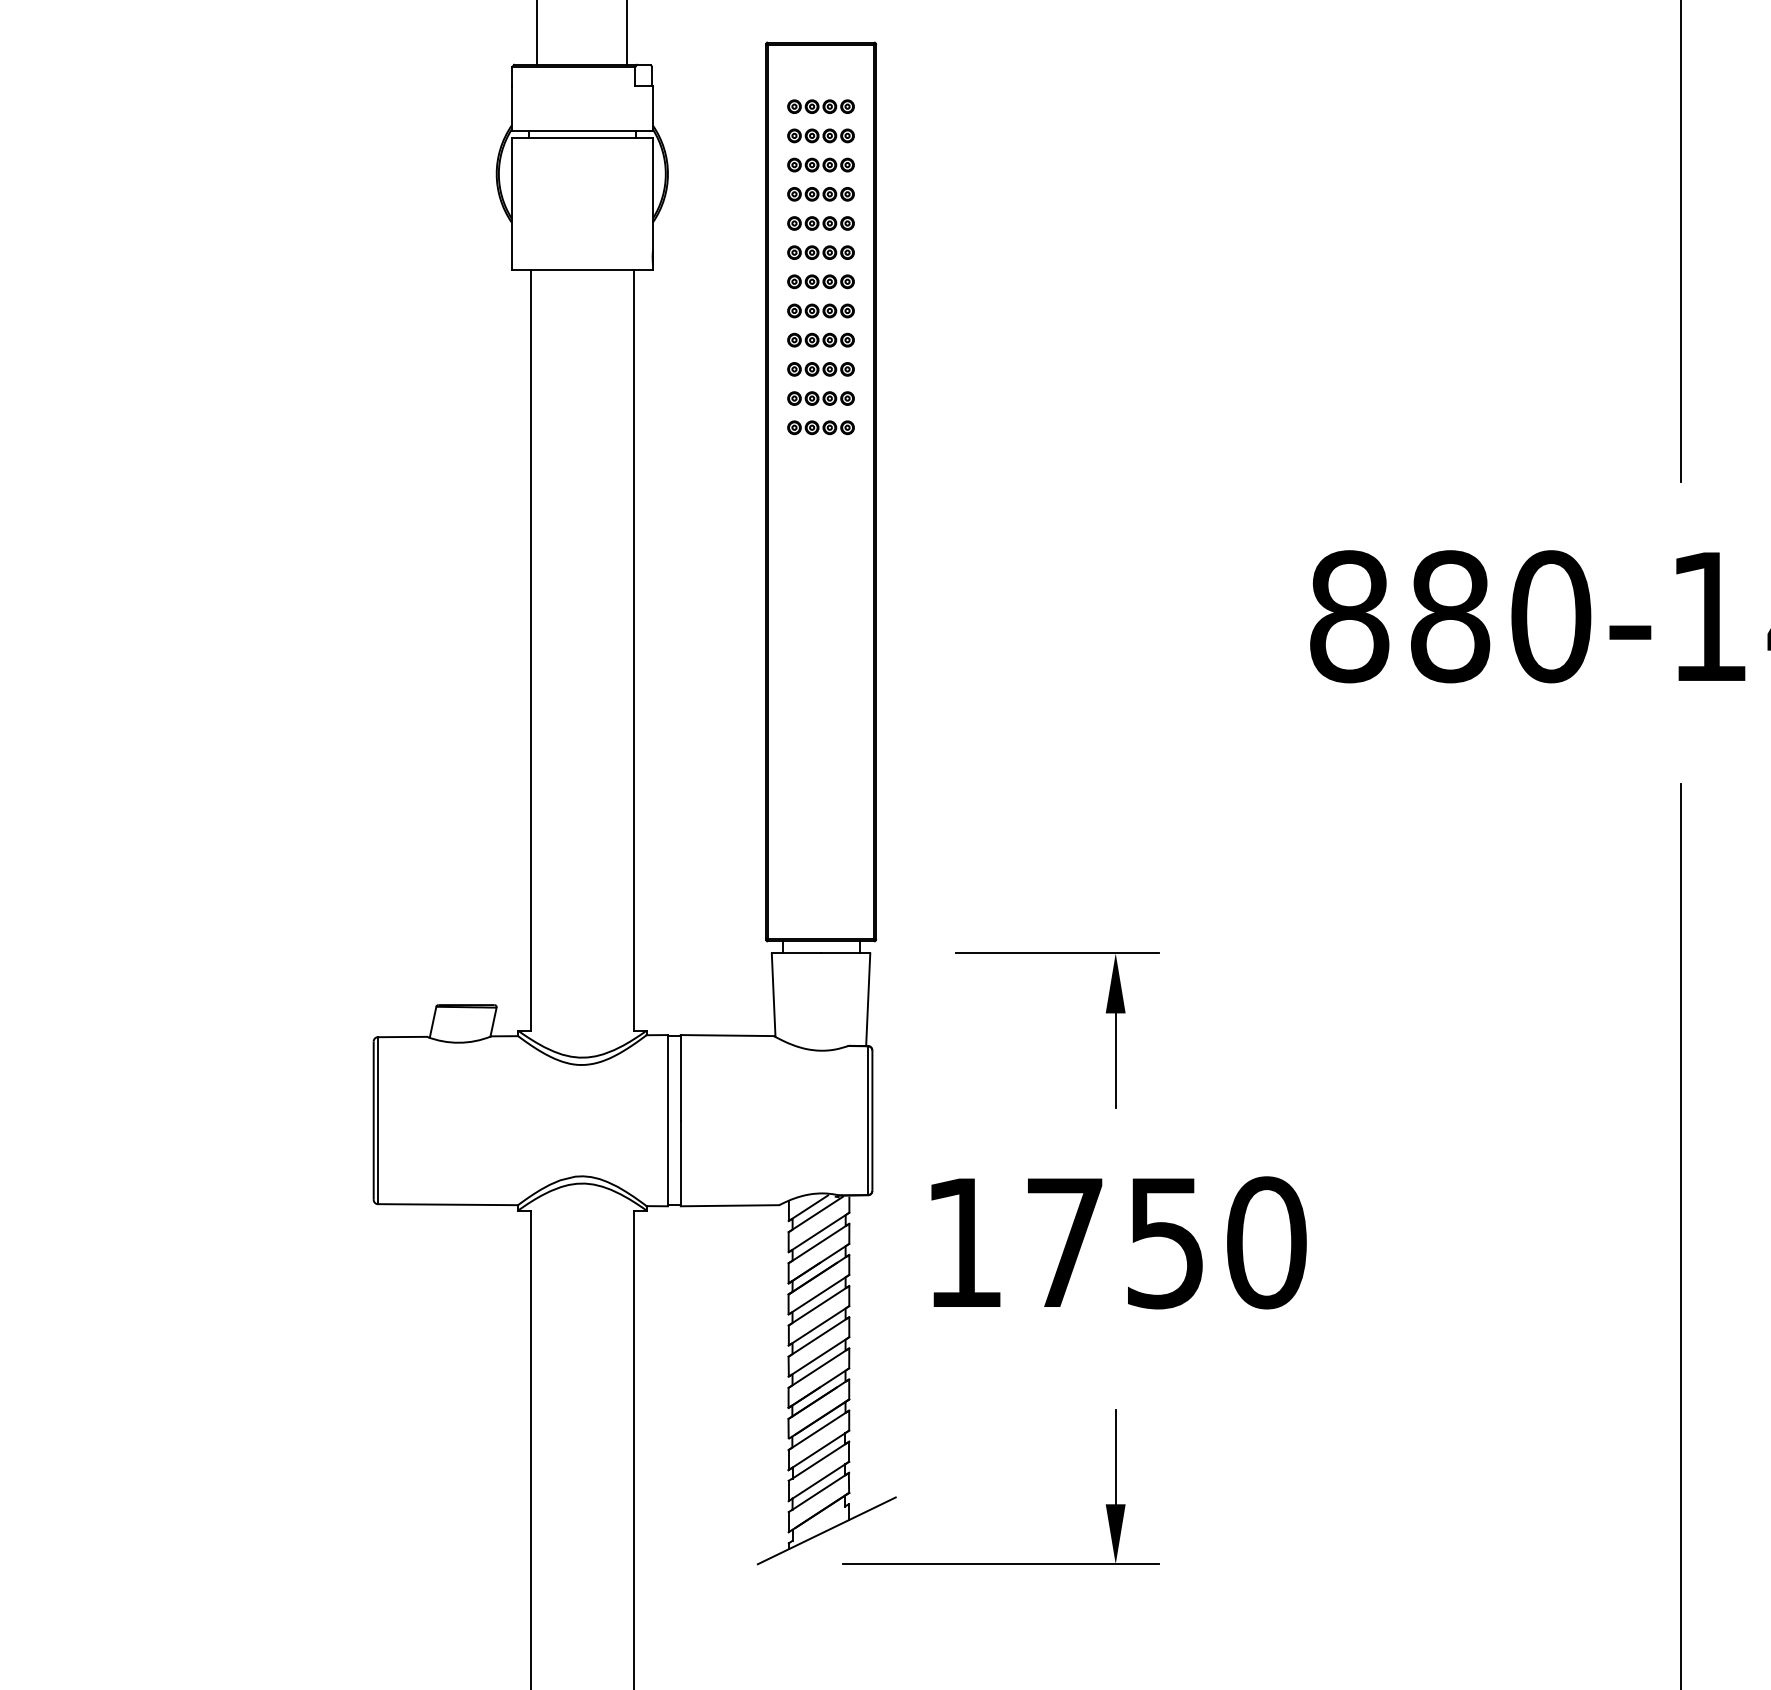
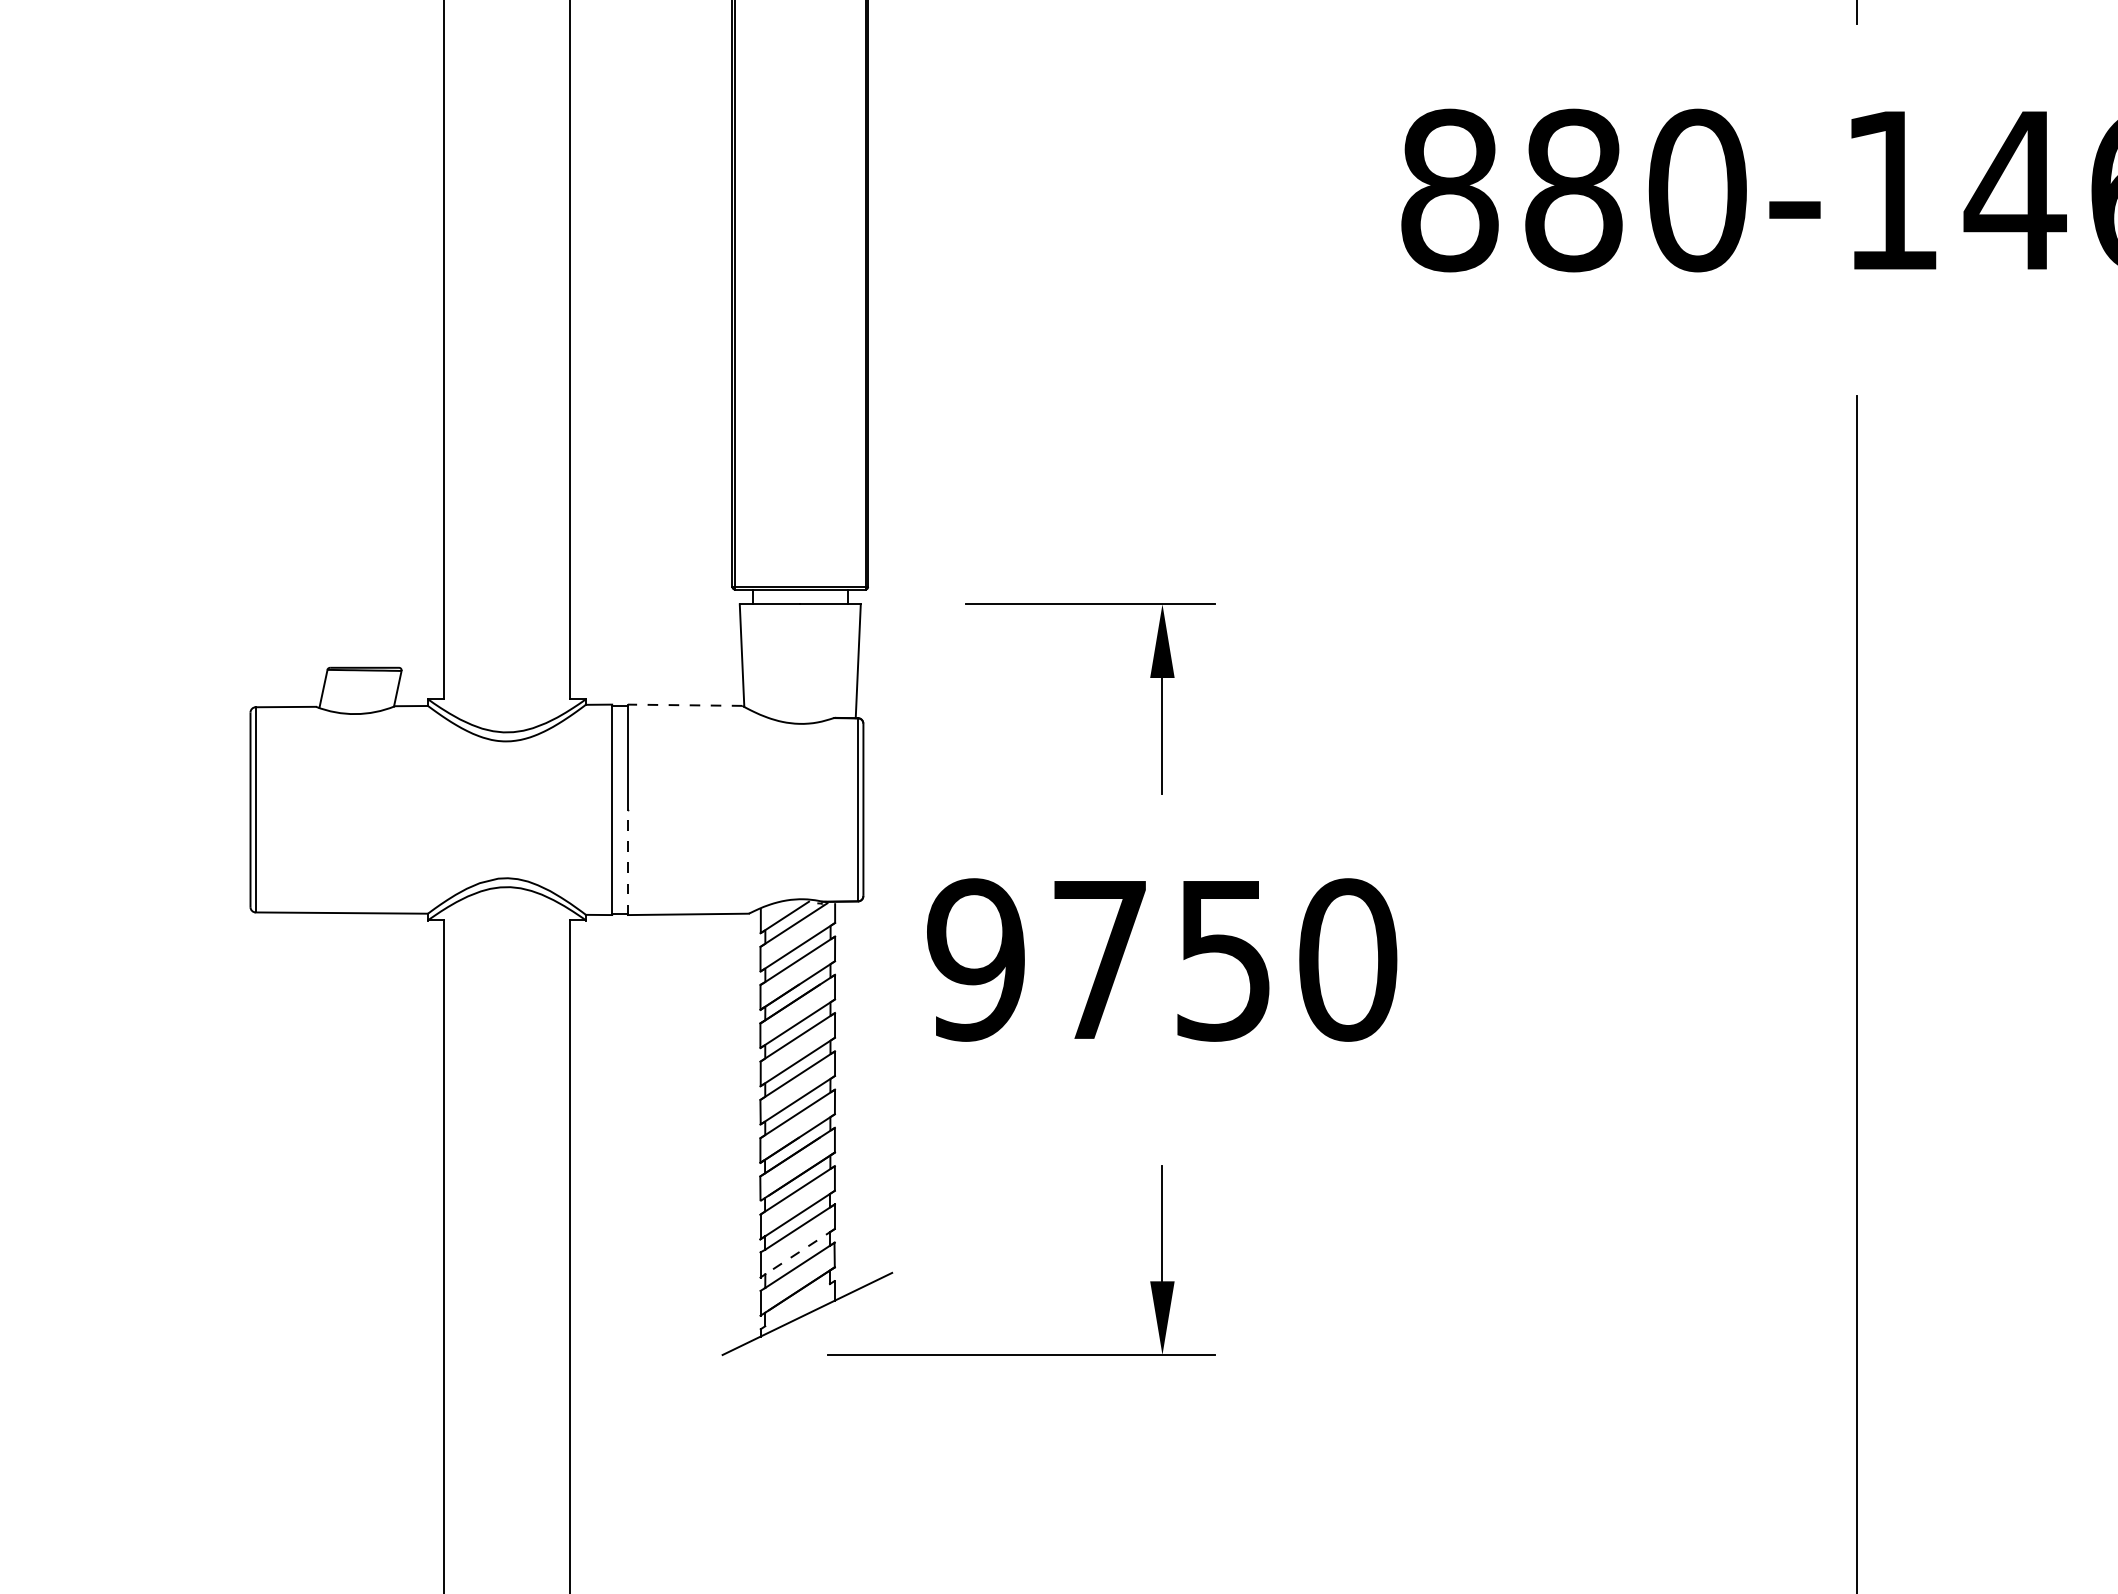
line: (727, 1035) -> (685, 705), solid -> dashed
line: (680, 1163) -> (627, 862), solid -> dashed
text: (963, 1242) -> (975, 959), 1750 -> 9750
line: (820, 1480) -> (799, 1252), solid -> dashed

